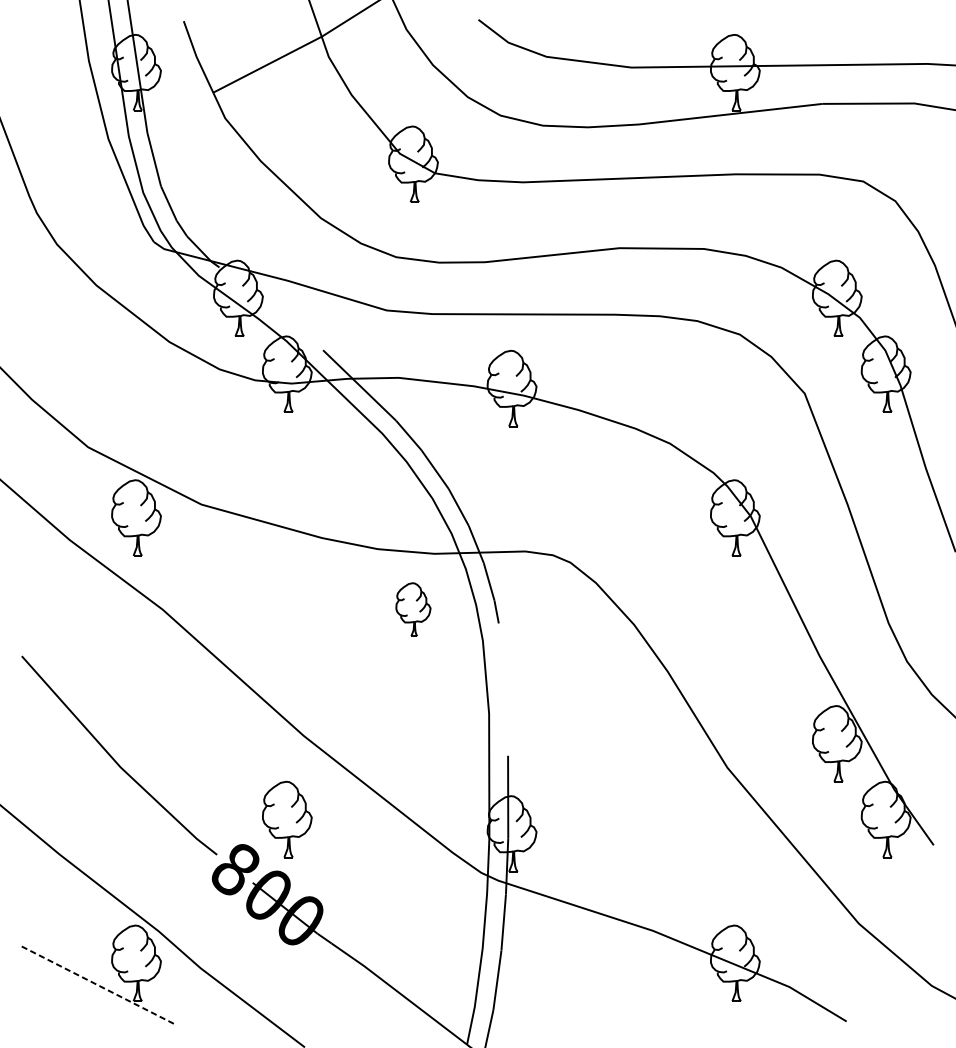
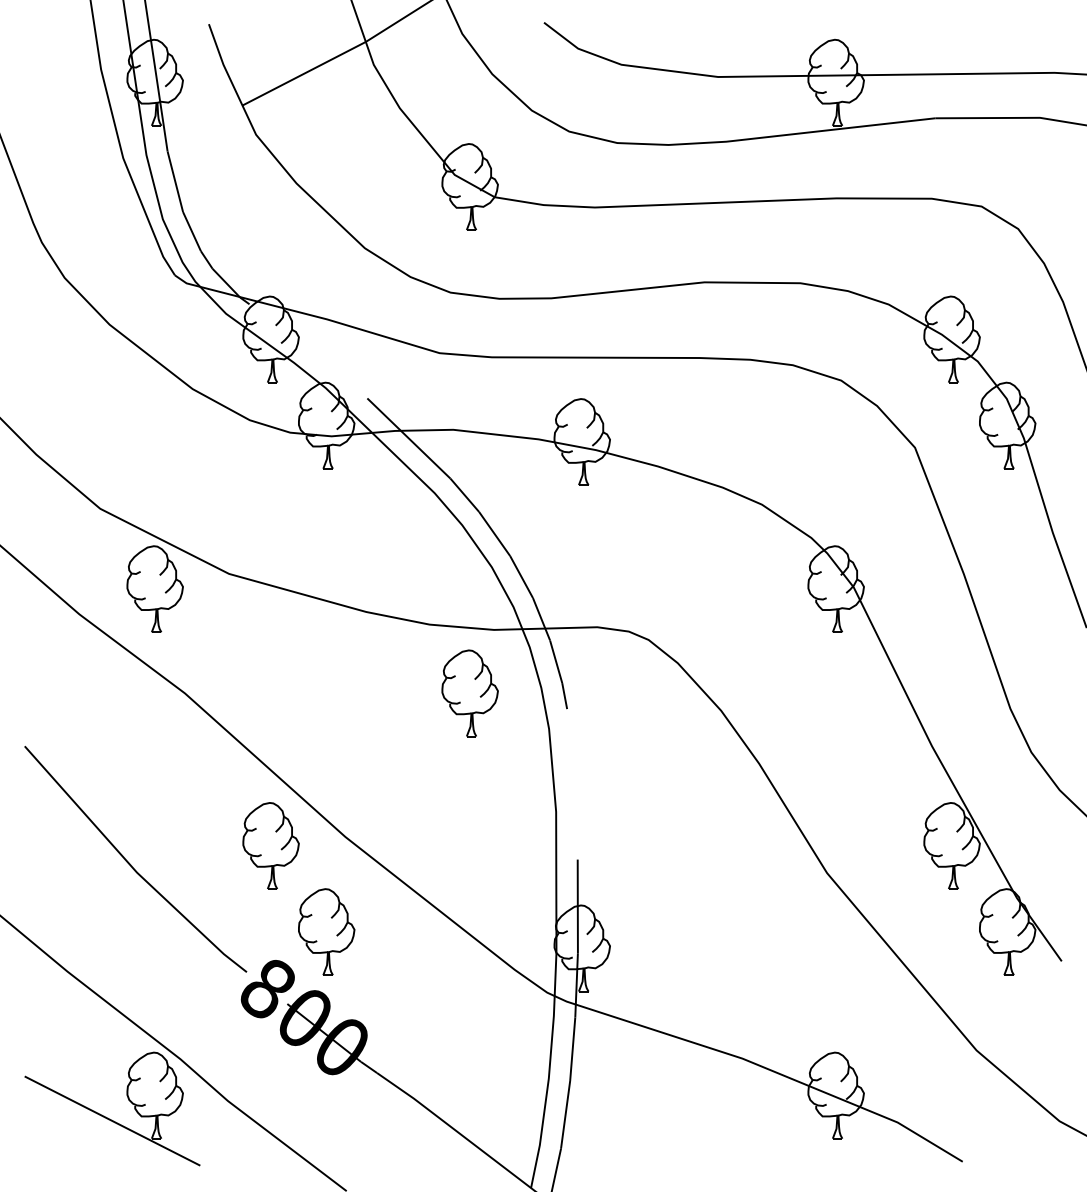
part: (412, 609) -> (469, 693), size x1.43
part: (237, 743) -> (270, 845), added
line: (98, 986) -> (112, 1121), dashed -> solid

